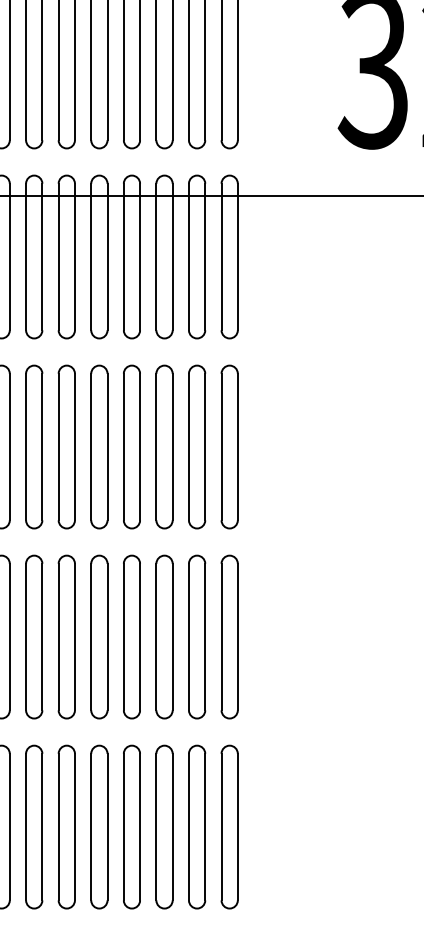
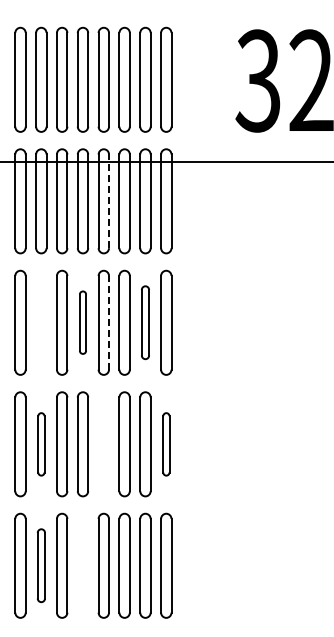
line: (140, 257) -> (109, 201), solid -> dashed
part: (34, 446) -> (41, 322), removed
part: (98, 446) -> (82, 322), size x0.6
line: (140, 446) -> (109, 322), solid -> dashed
part: (197, 446) -> (145, 322), size x0.7
part: (34, 637) -> (41, 444), size x0.6
part: (131, 637) -> (103, 444), removed
part: (230, 637) -> (166, 444), size x0.6
part: (34, 826) -> (41, 565), size x0.7
part: (98, 826) -> (82, 565), removed

